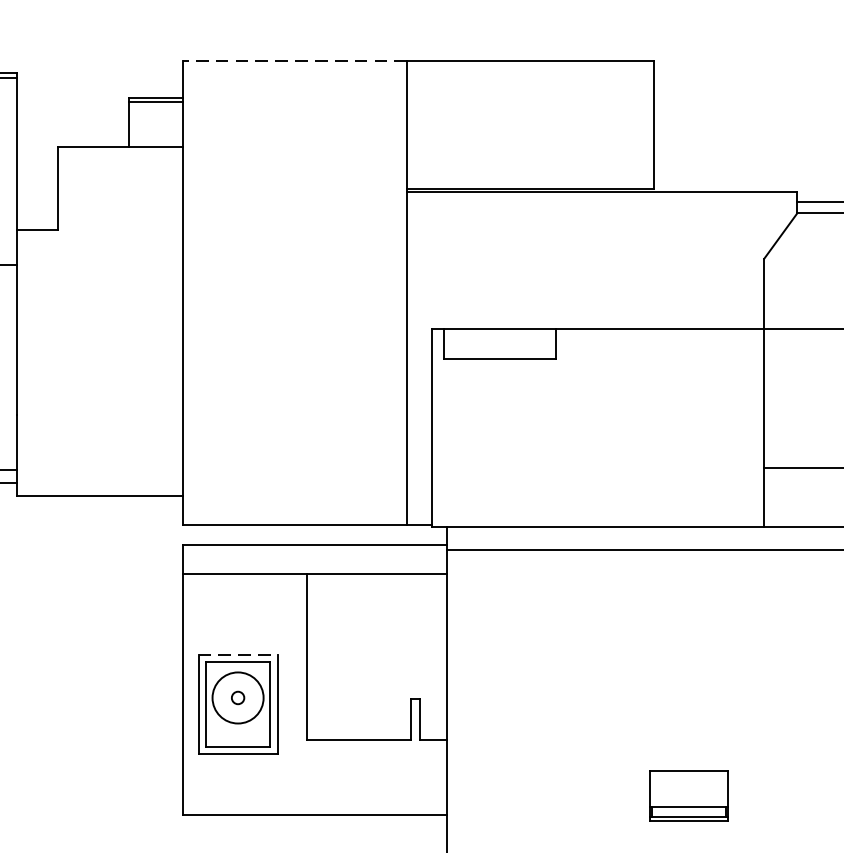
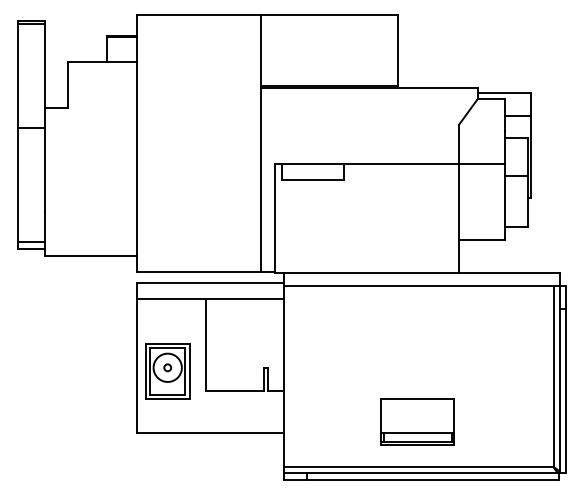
line: (293, 62) -> (198, 15), dashed -> solid
line: (237, 654) -> (167, 343), dashed -> solid
part: (688, 794) -> (417, 421), size x1.67

